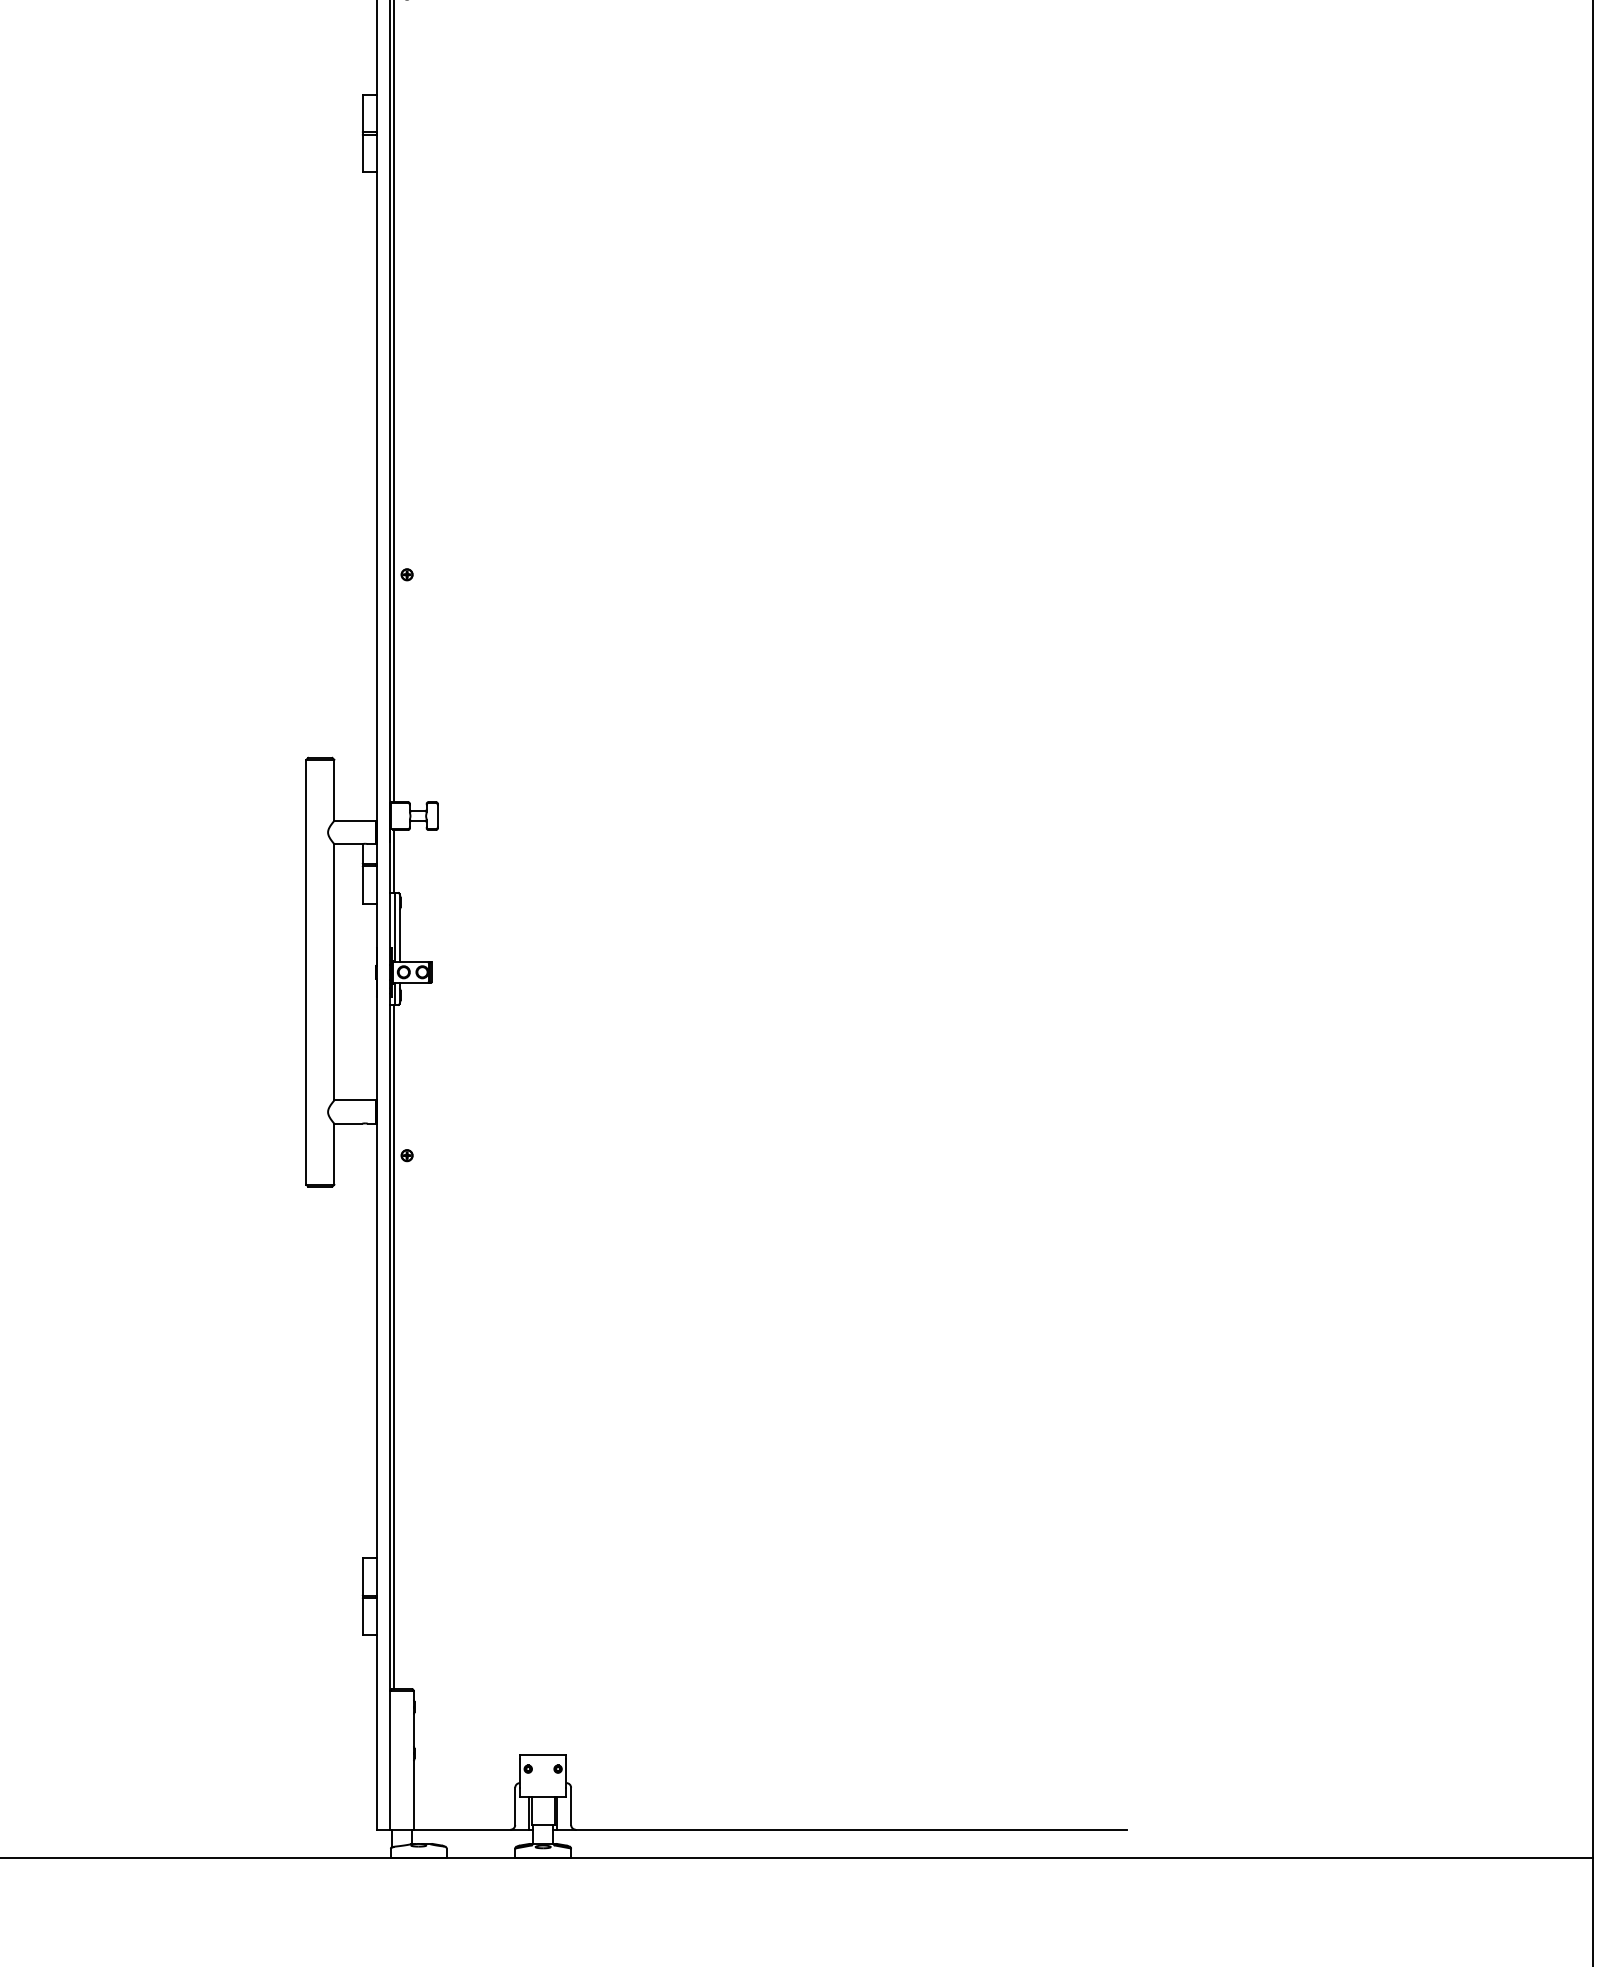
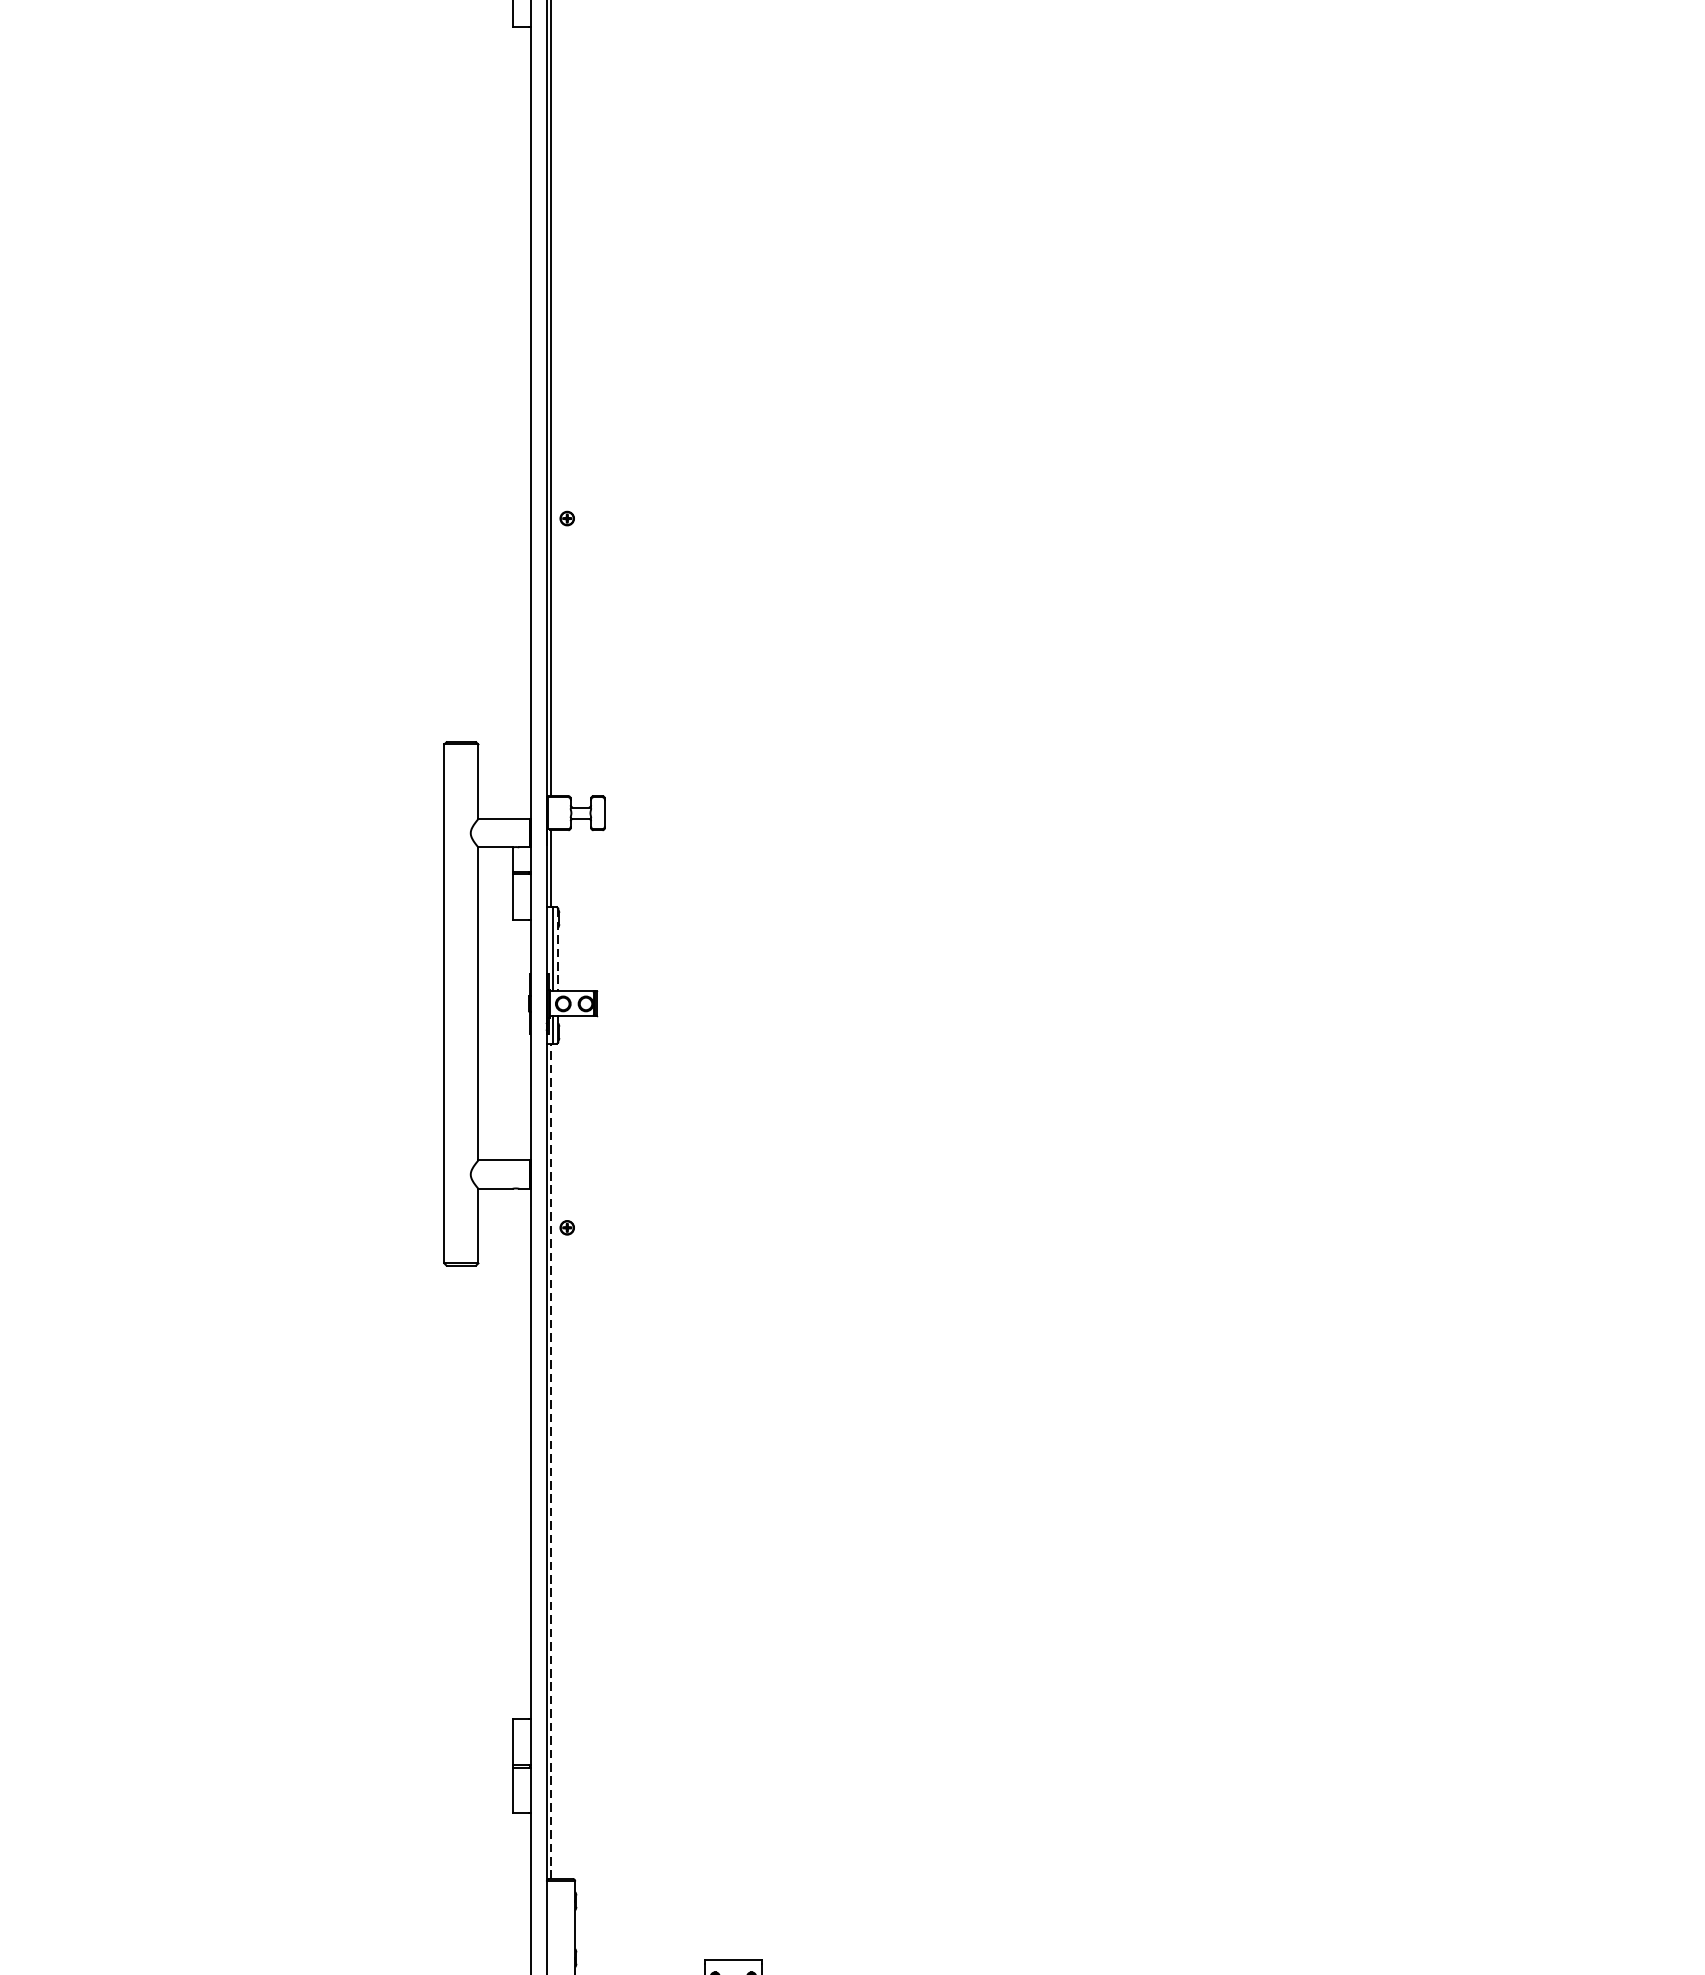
line: (399, 928) -> (557, 950), solid -> dashed
line: (394, 1346) -> (551, 1460), solid -> dashed

